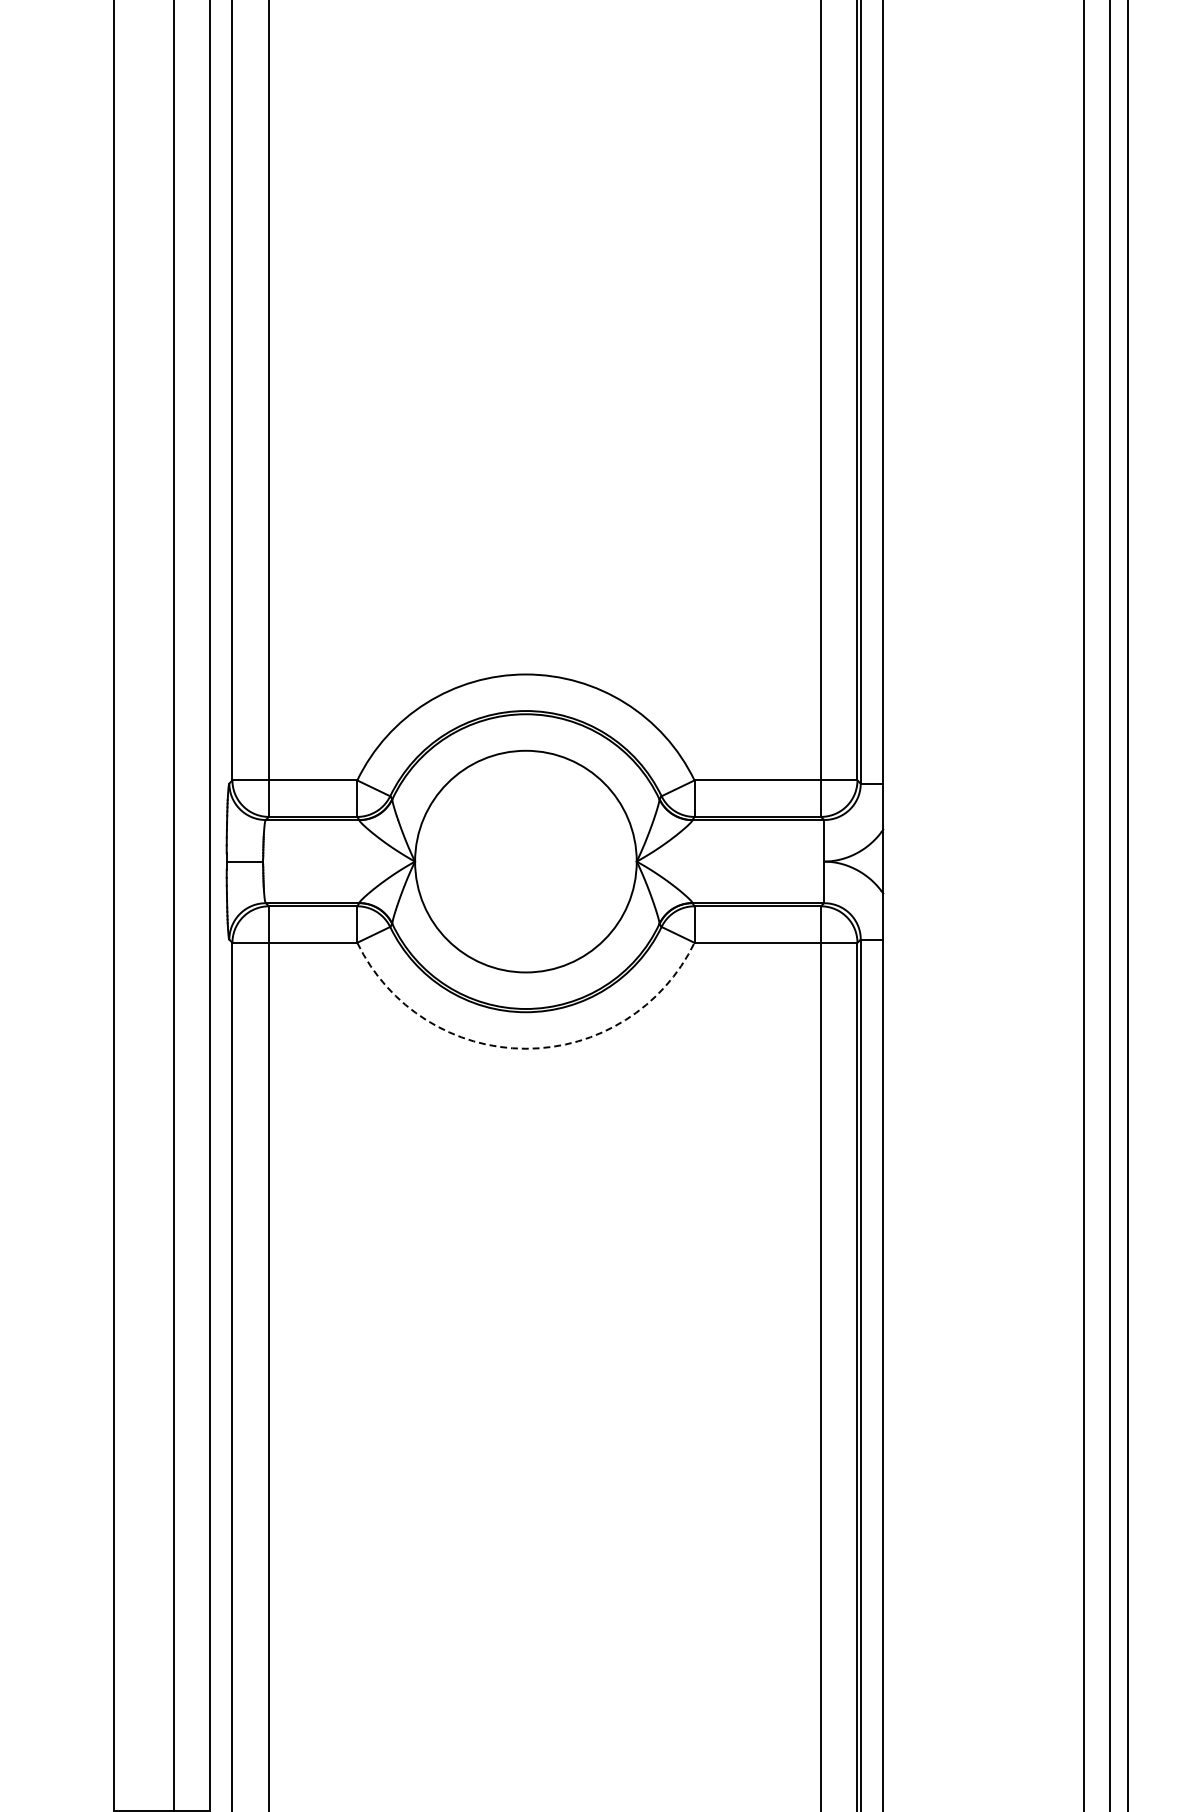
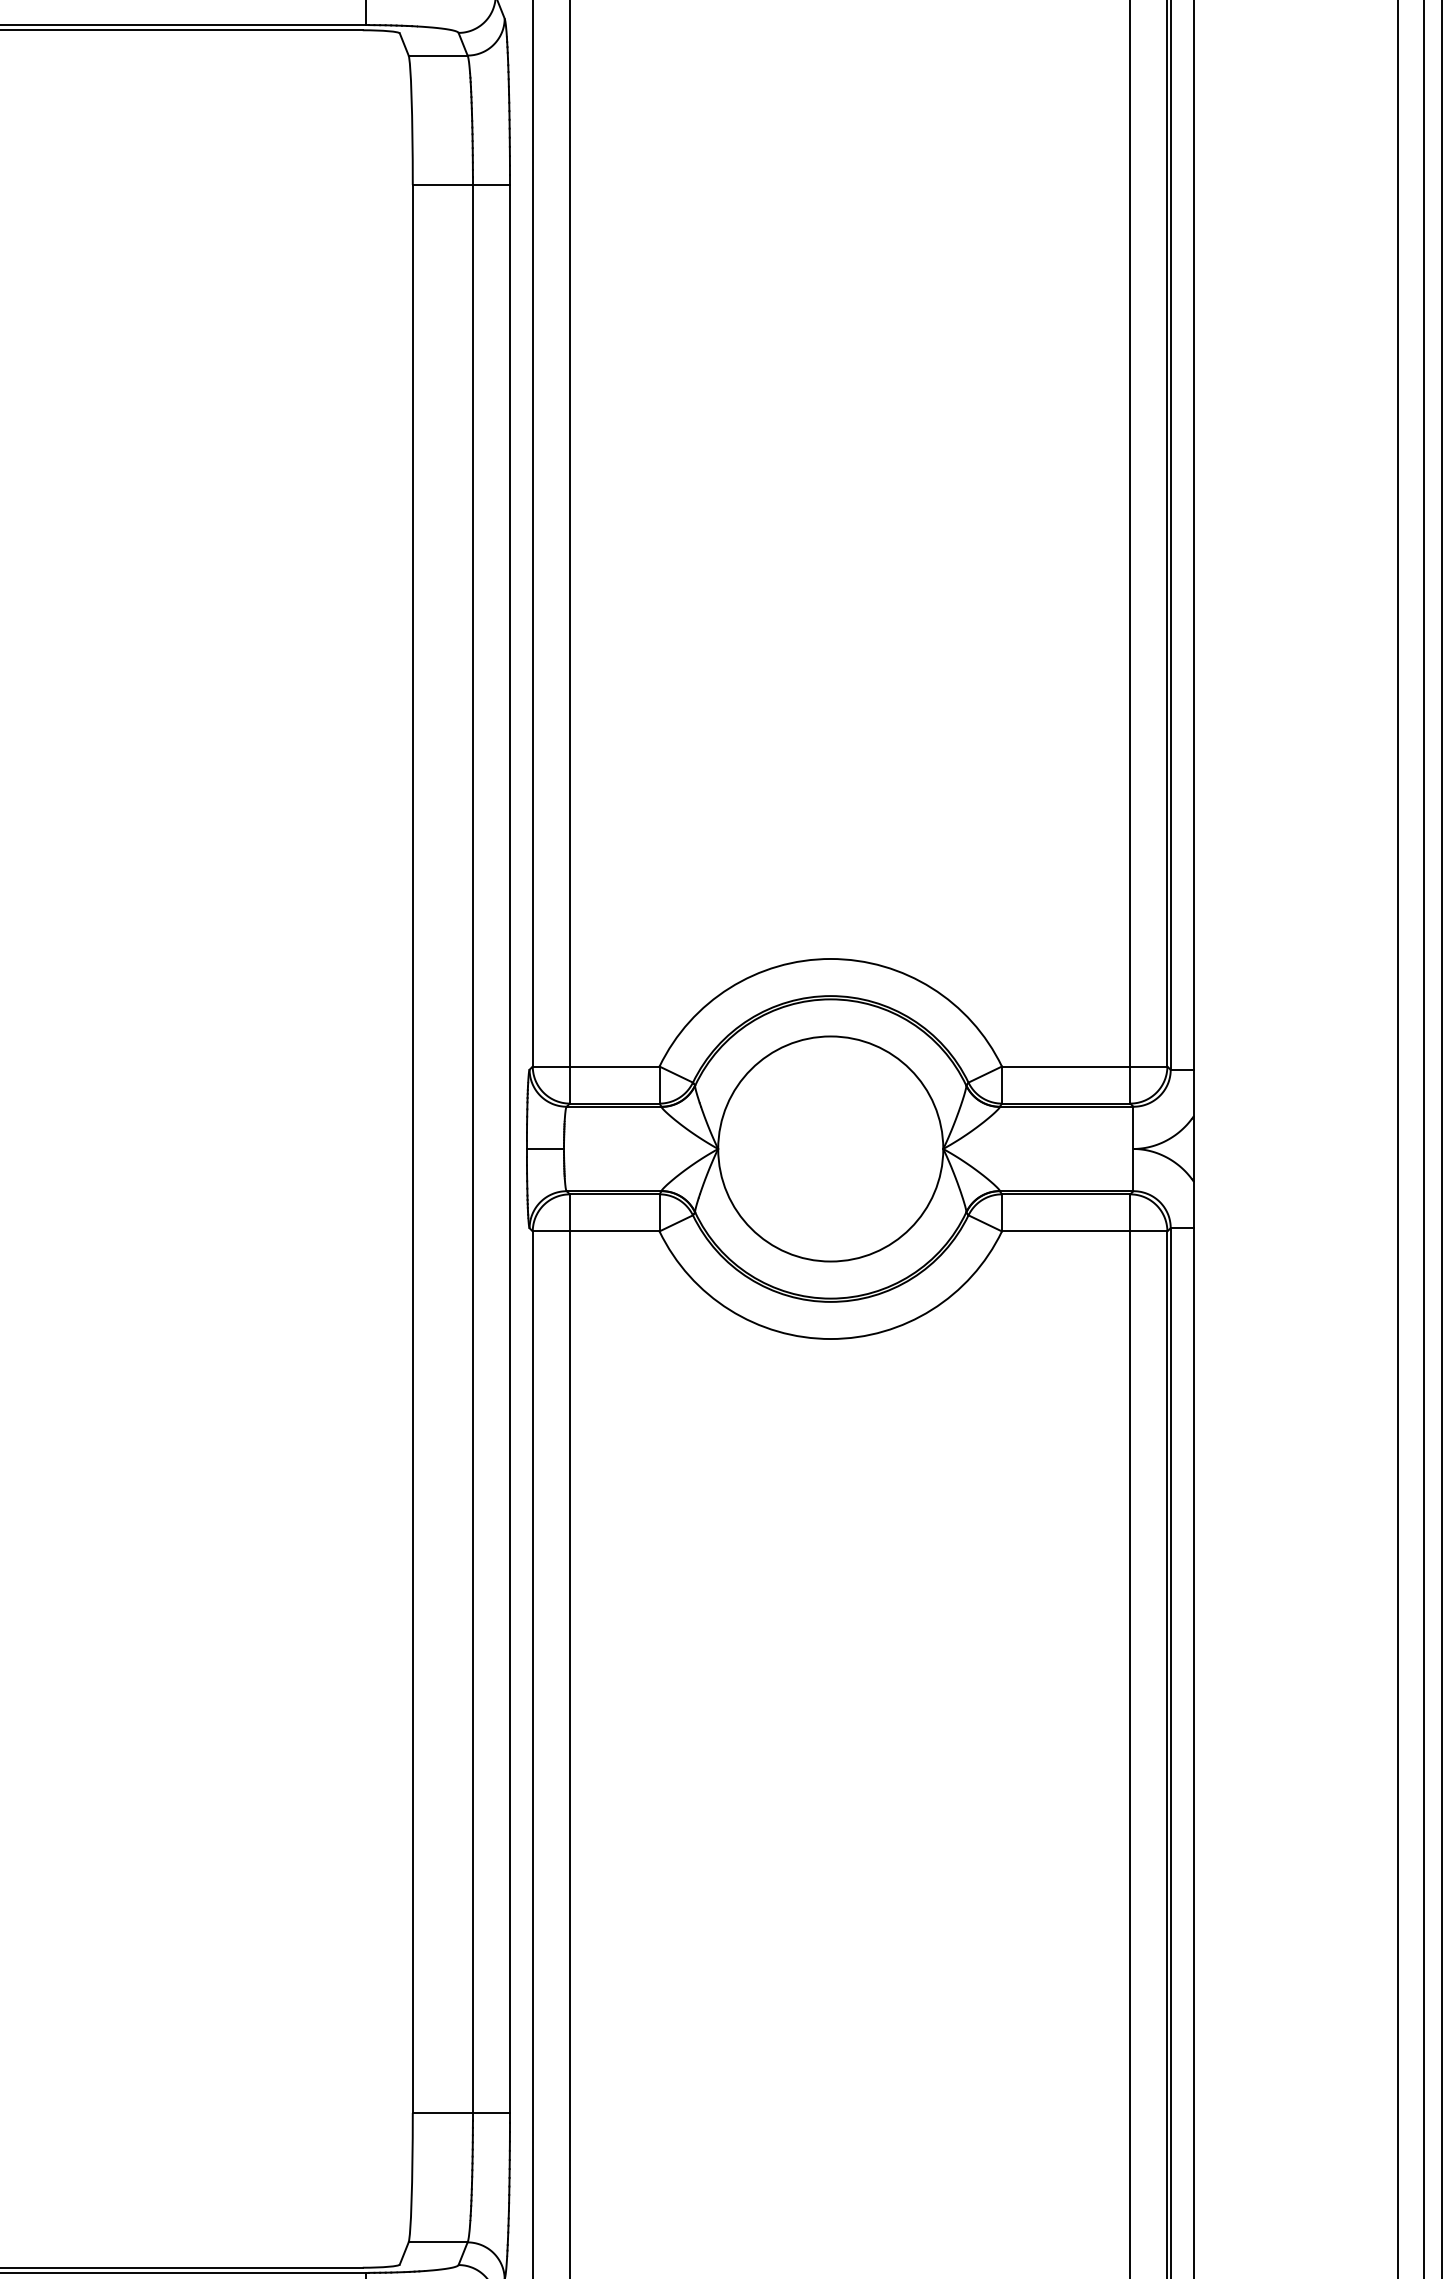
arc: (525, 1049) -> (830, 1339), dashed -> solid

